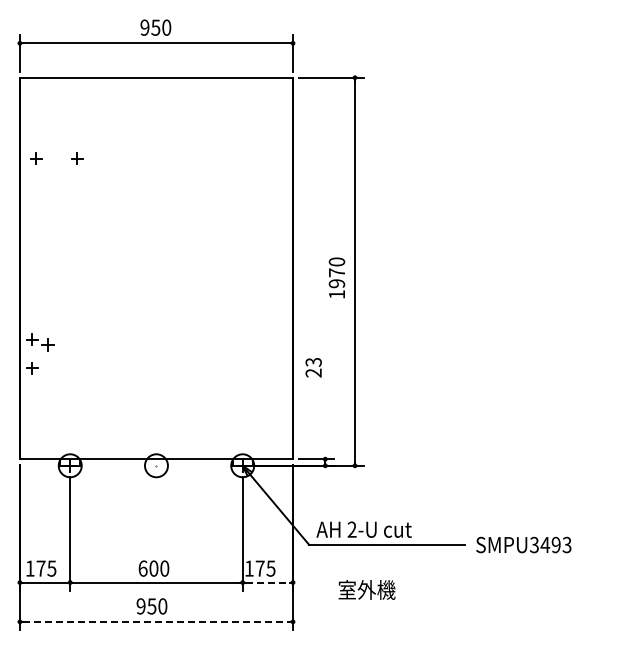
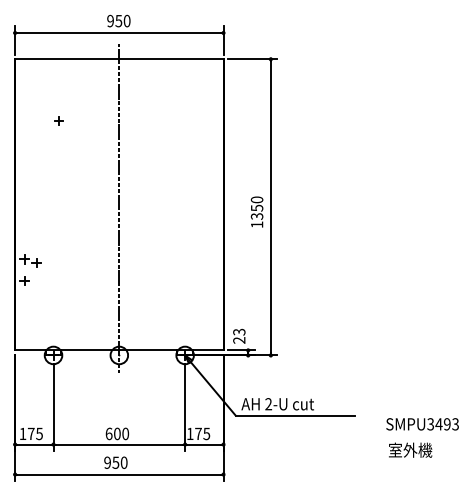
part: (36, 158) -> (27, 120), removed
line: (156, 272) -> (119, 207), added
text: (337, 278) -> (257, 212), 1970 -> 1350
text: (313, 367) -> (239, 336), moved
text: (523, 544) -> (422, 423), moved
line: (268, 582) -> (204, 444), dashed -> solid
text: (366, 589) -> (410, 449), moved
line: (156, 621) -> (119, 474), dashed -> solid

